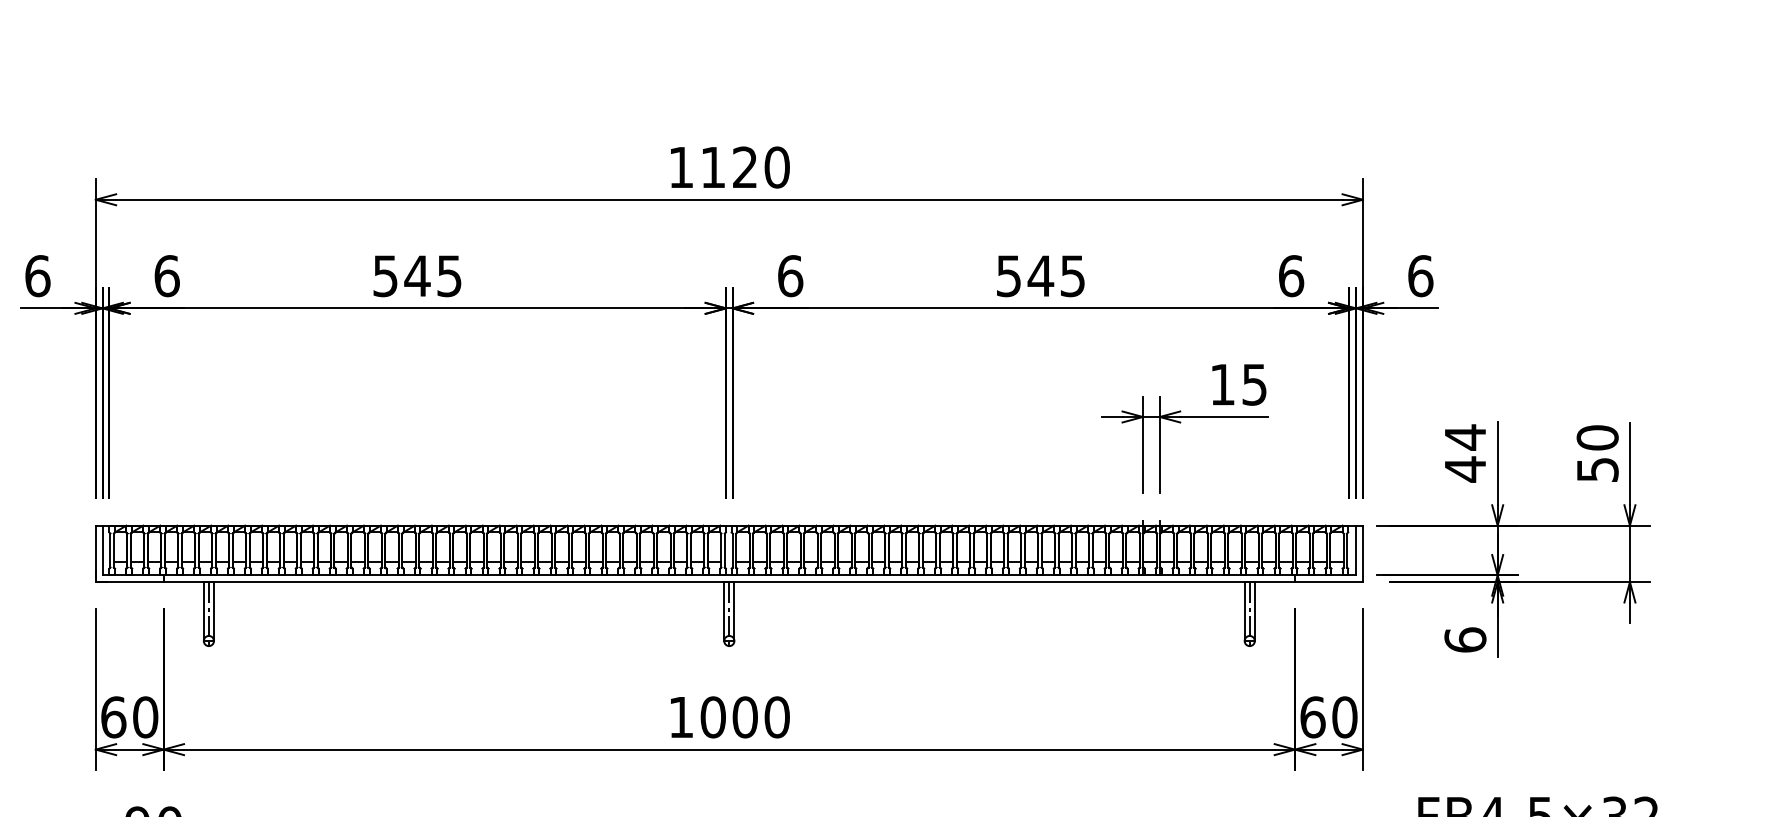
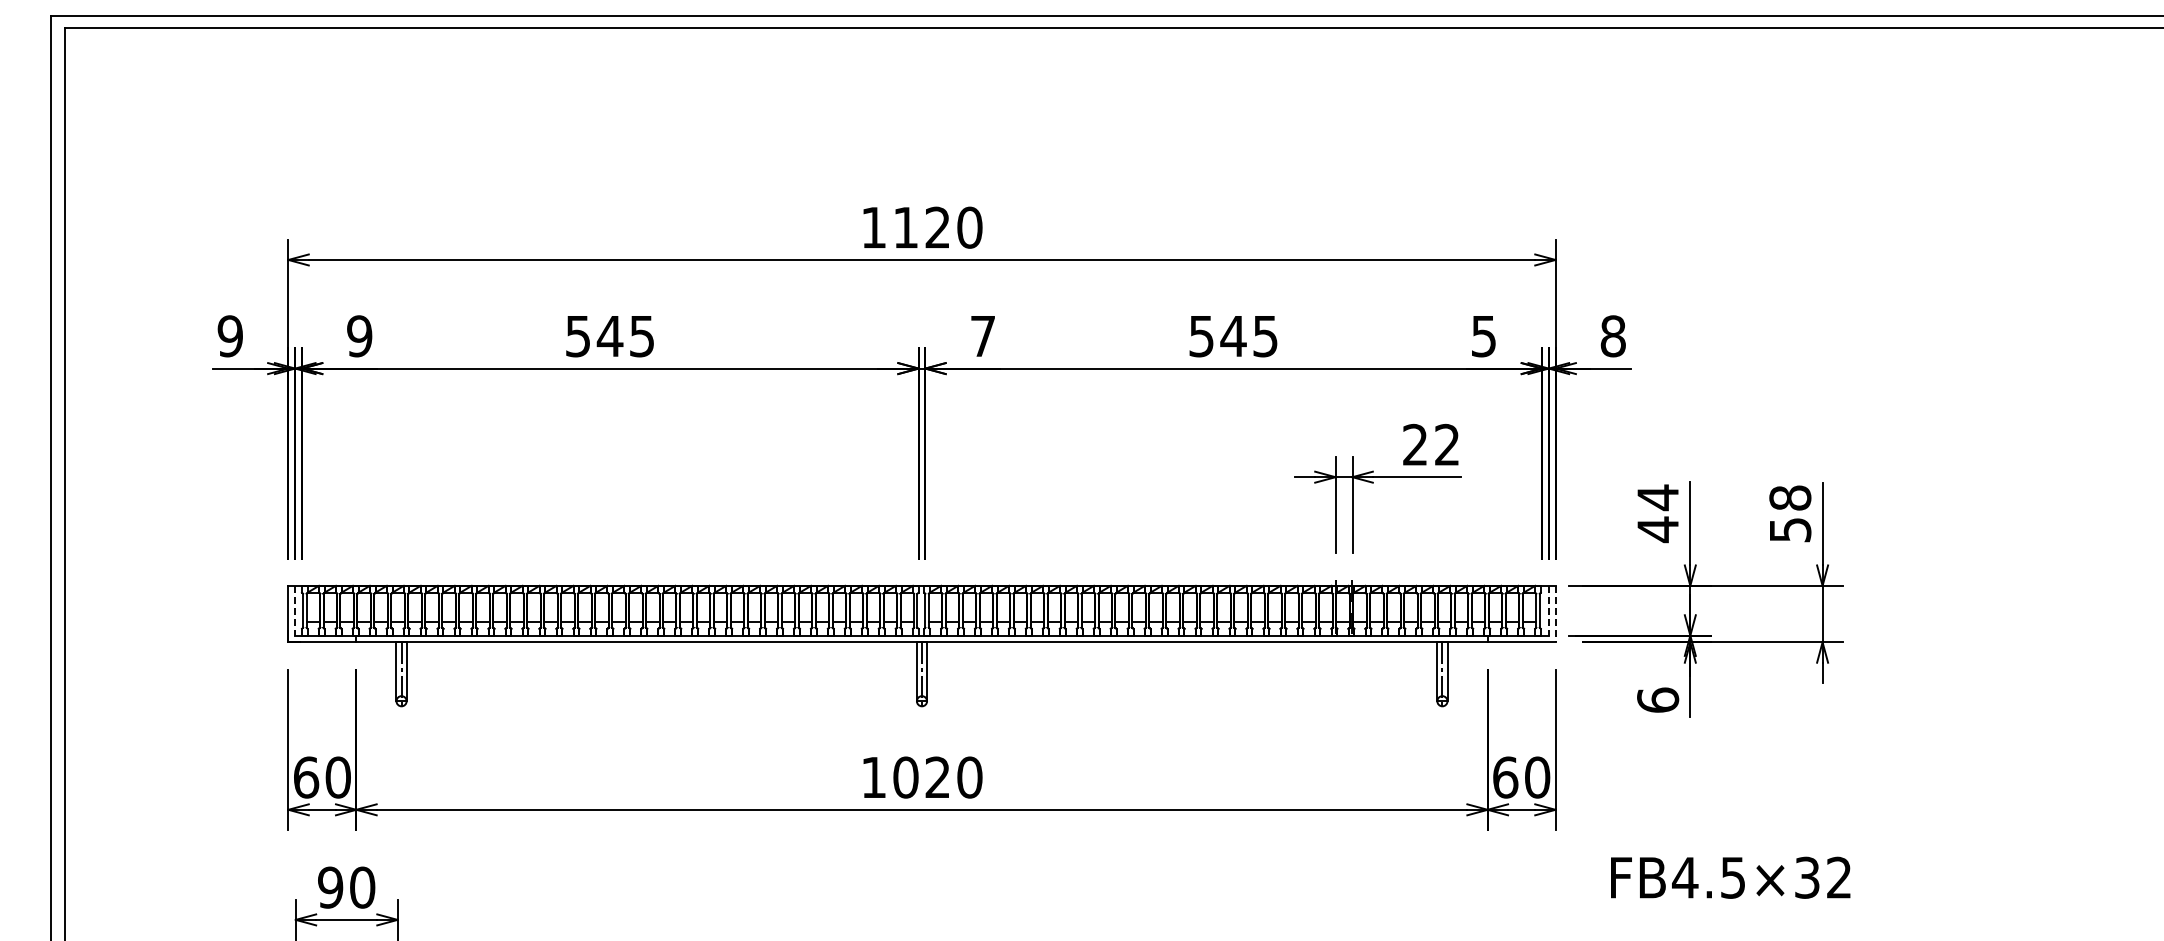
text: (37, 276) -> (230, 336), 6 -> 9
text: (166, 276) -> (359, 336), 6 -> 9
text: (789, 276) -> (982, 336), 6 -> 7
text: (1290, 276) -> (1483, 336), 6 -> 5
text: (1420, 276) -> (1613, 336), 6 -> 8
text: (1237, 384) -> (1430, 444), 15 -> 22
text: (1597, 437) -> (1790, 497), 50 -> 58
line: (102, 550) -> (295, 610), solid -> dashed
line: (1355, 550) -> (1548, 610), solid -> dashed
line: (1362, 554) -> (1555, 614), solid -> dashed
text: (744, 717) -> (937, 777), 1000 -> 1020

